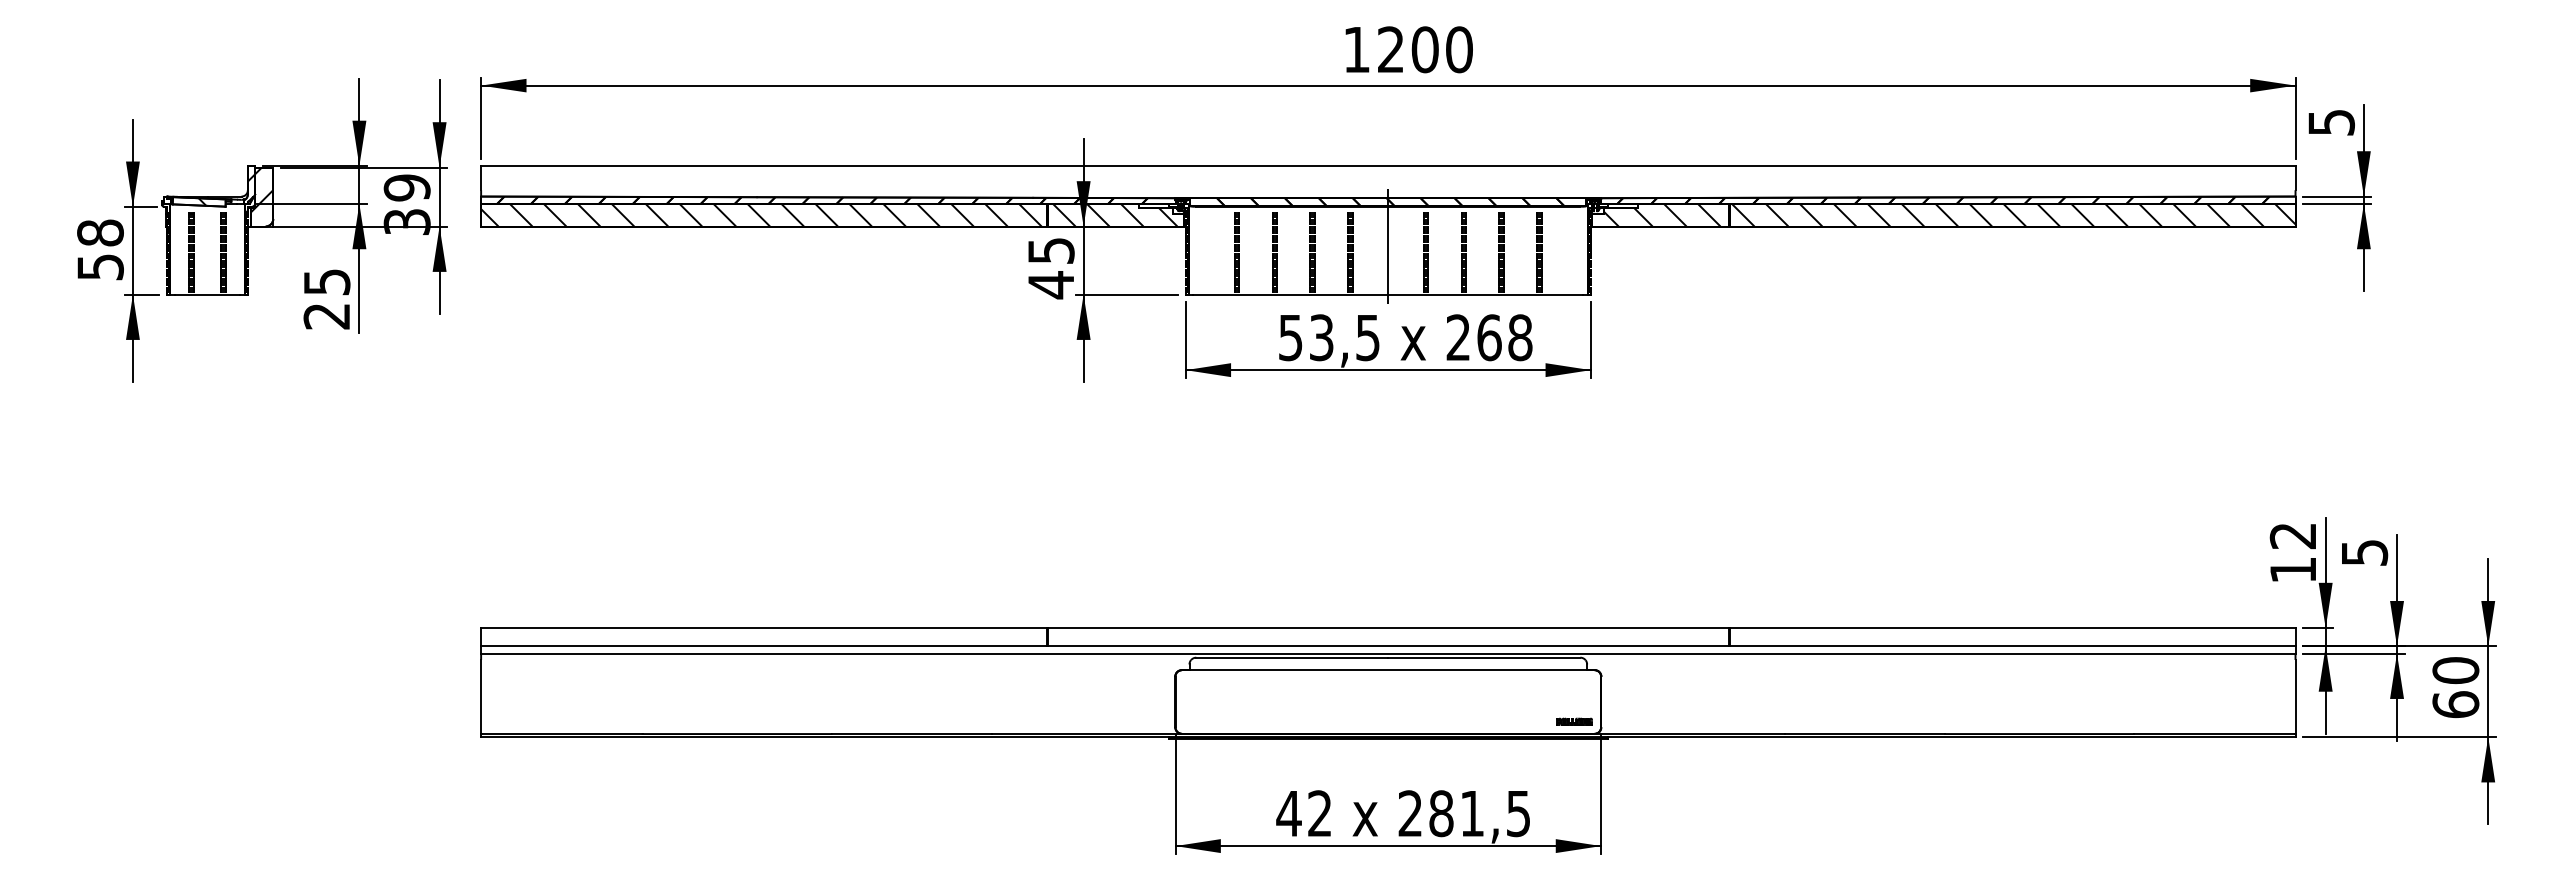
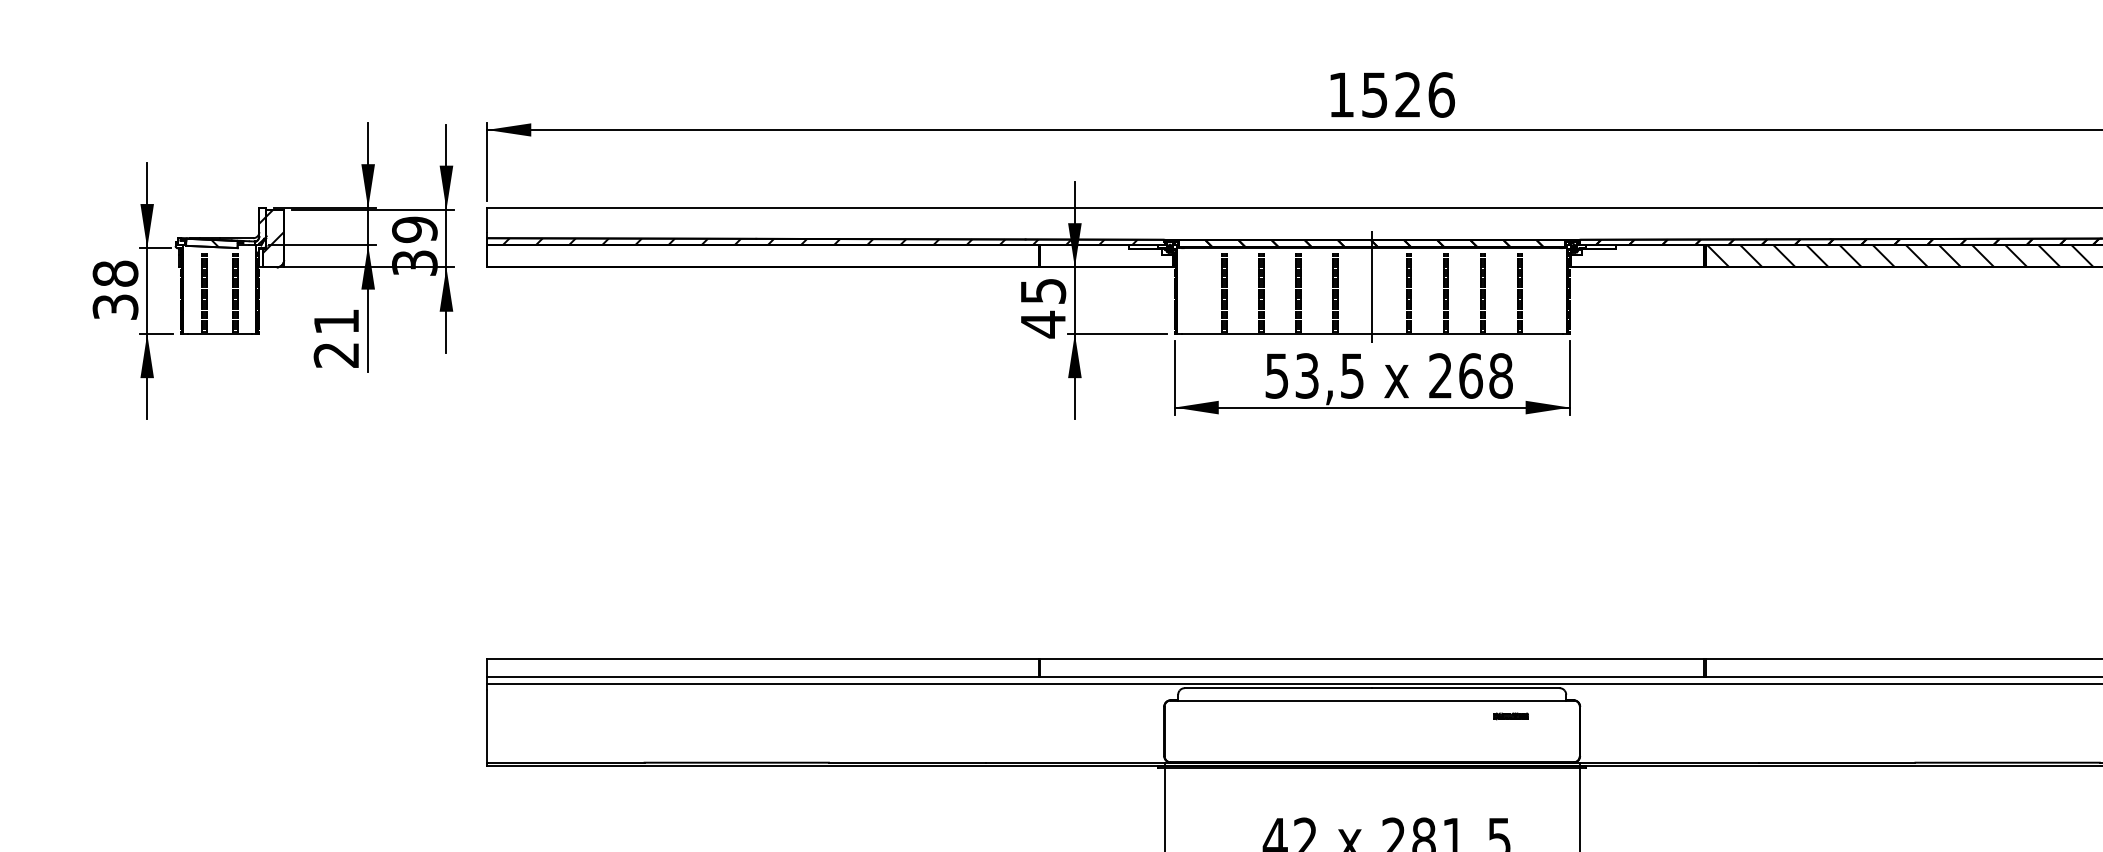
text: (1425, 49) -> (1408, 94), 1200 -> 1526
hatch: (837, 199) -> (834, 241), removed
hatch: (761, 214) -> (760, 255), removed
hatch: (1114, 214) -> (1105, 255), removed
hatch: (1661, 214) -> (1638, 255), removed
text: (100, 266) -> (115, 306), 58 -> 38
text: (327, 282) -> (337, 322), 25 -> 21
part: (1574, 721) -> (1510, 716), moved

